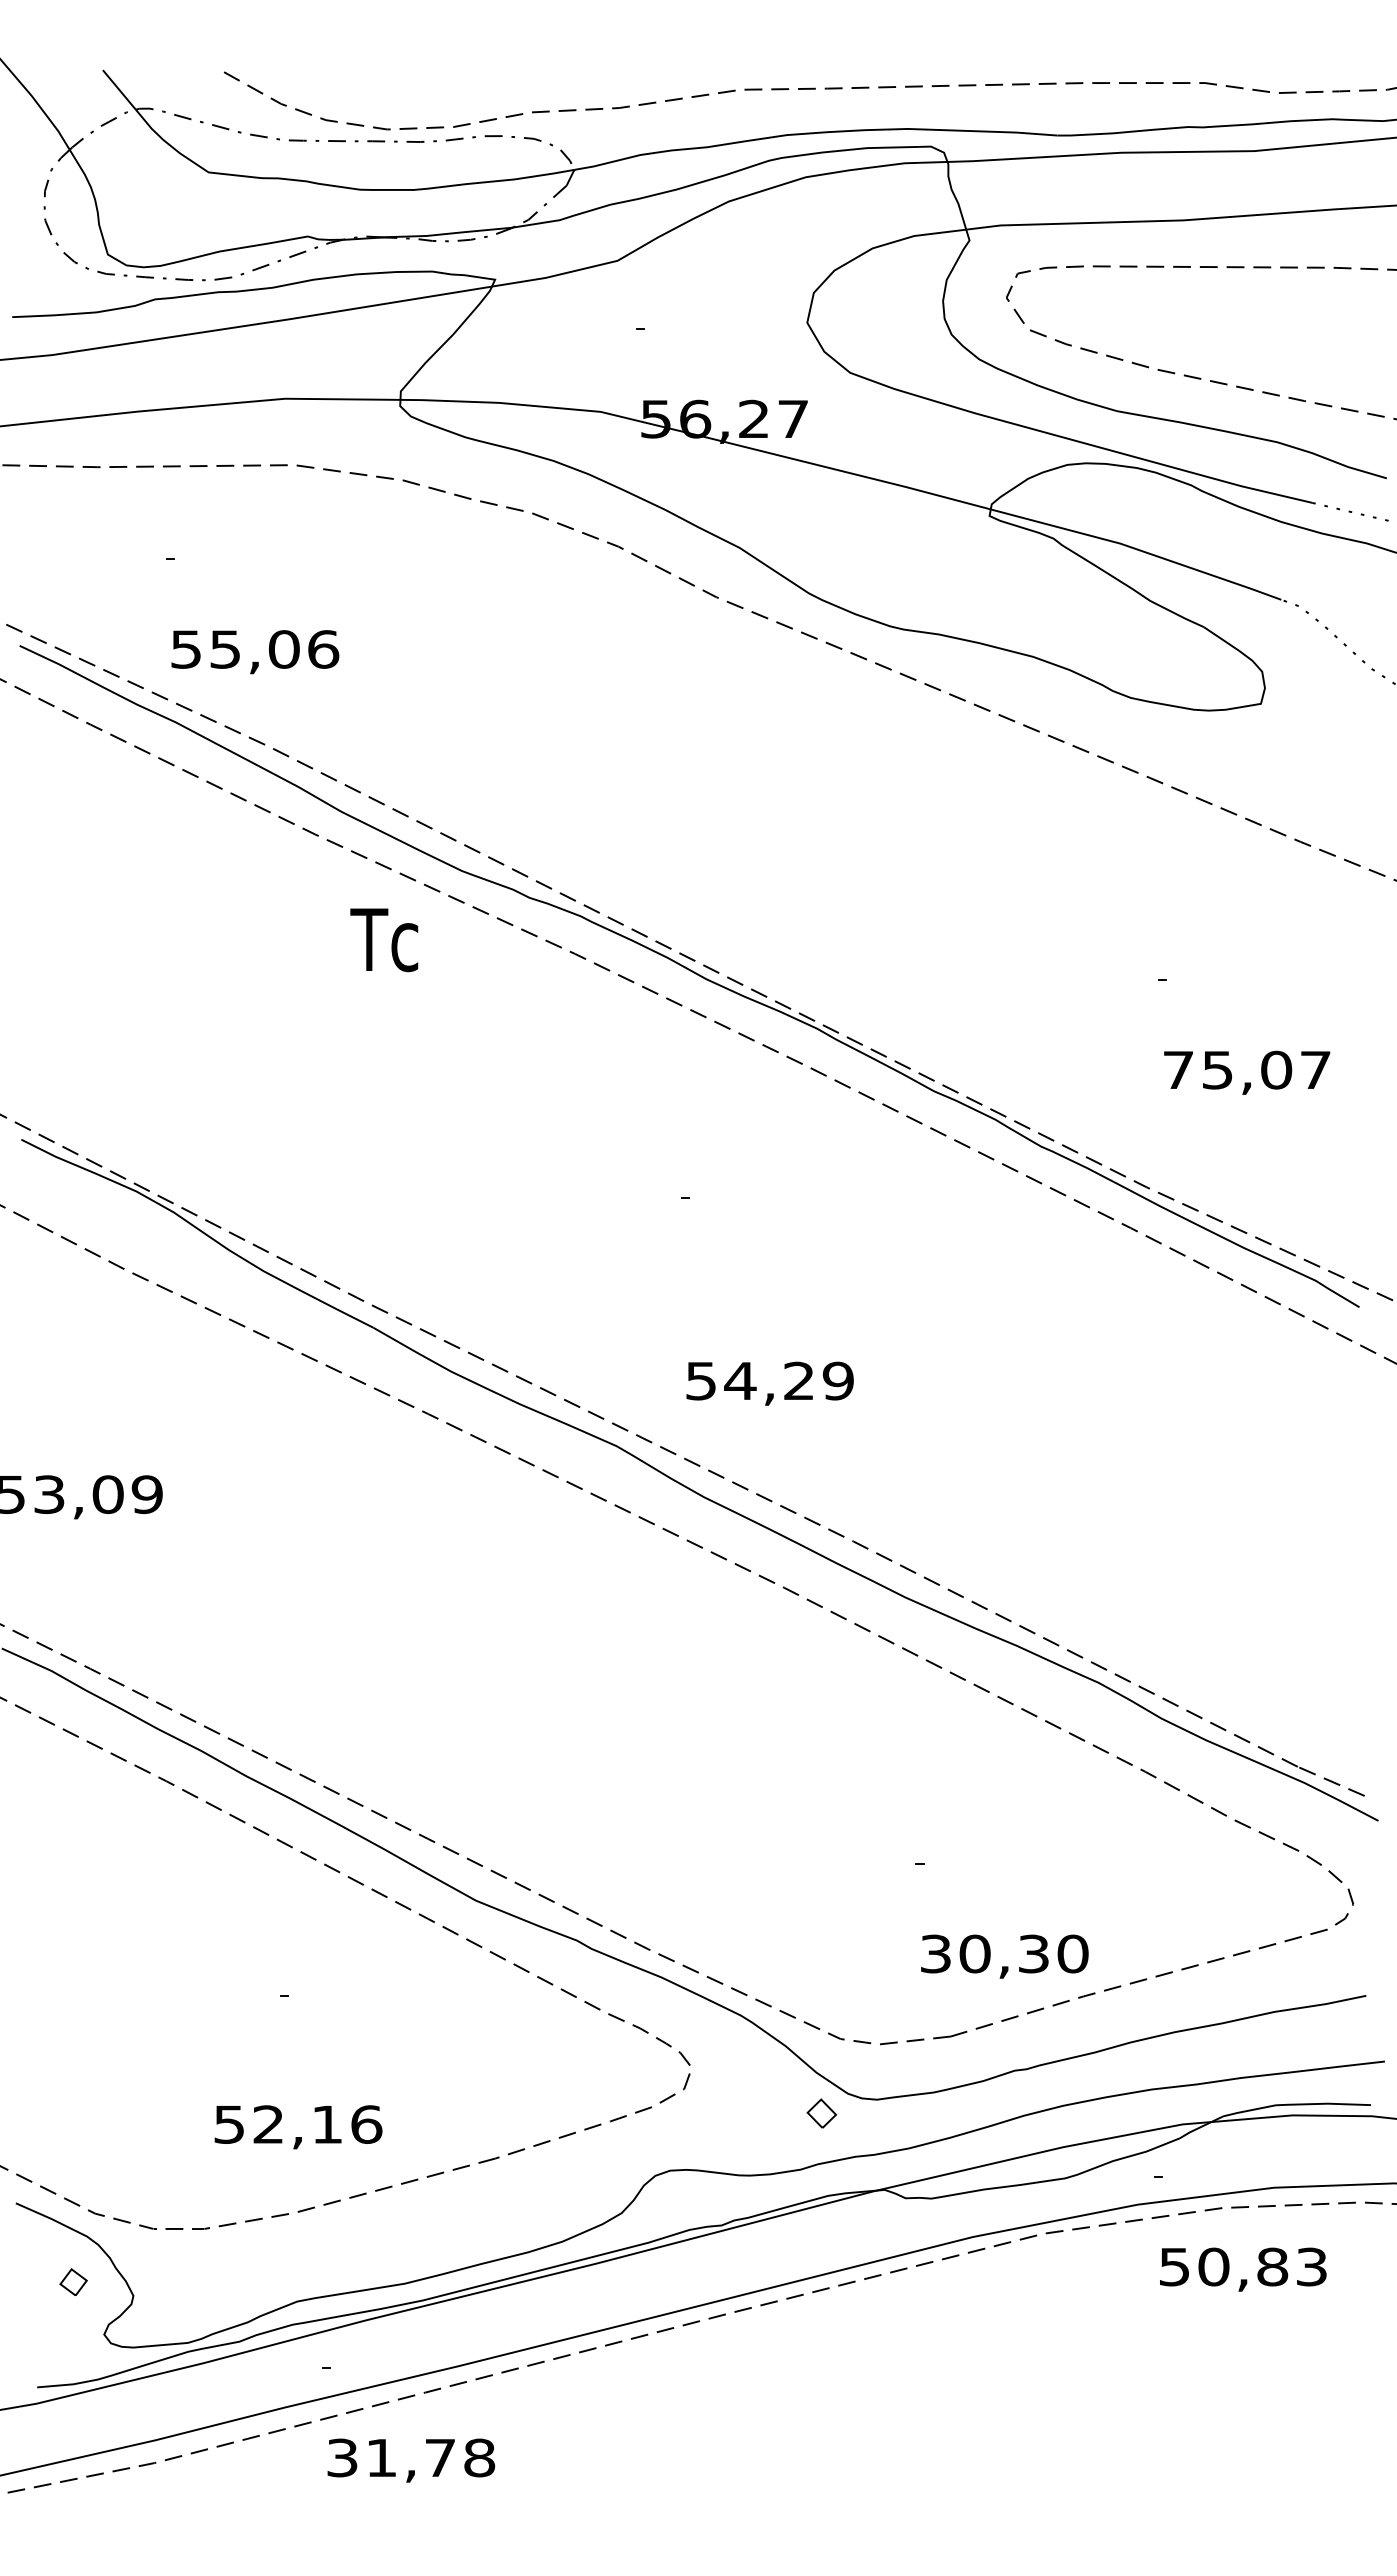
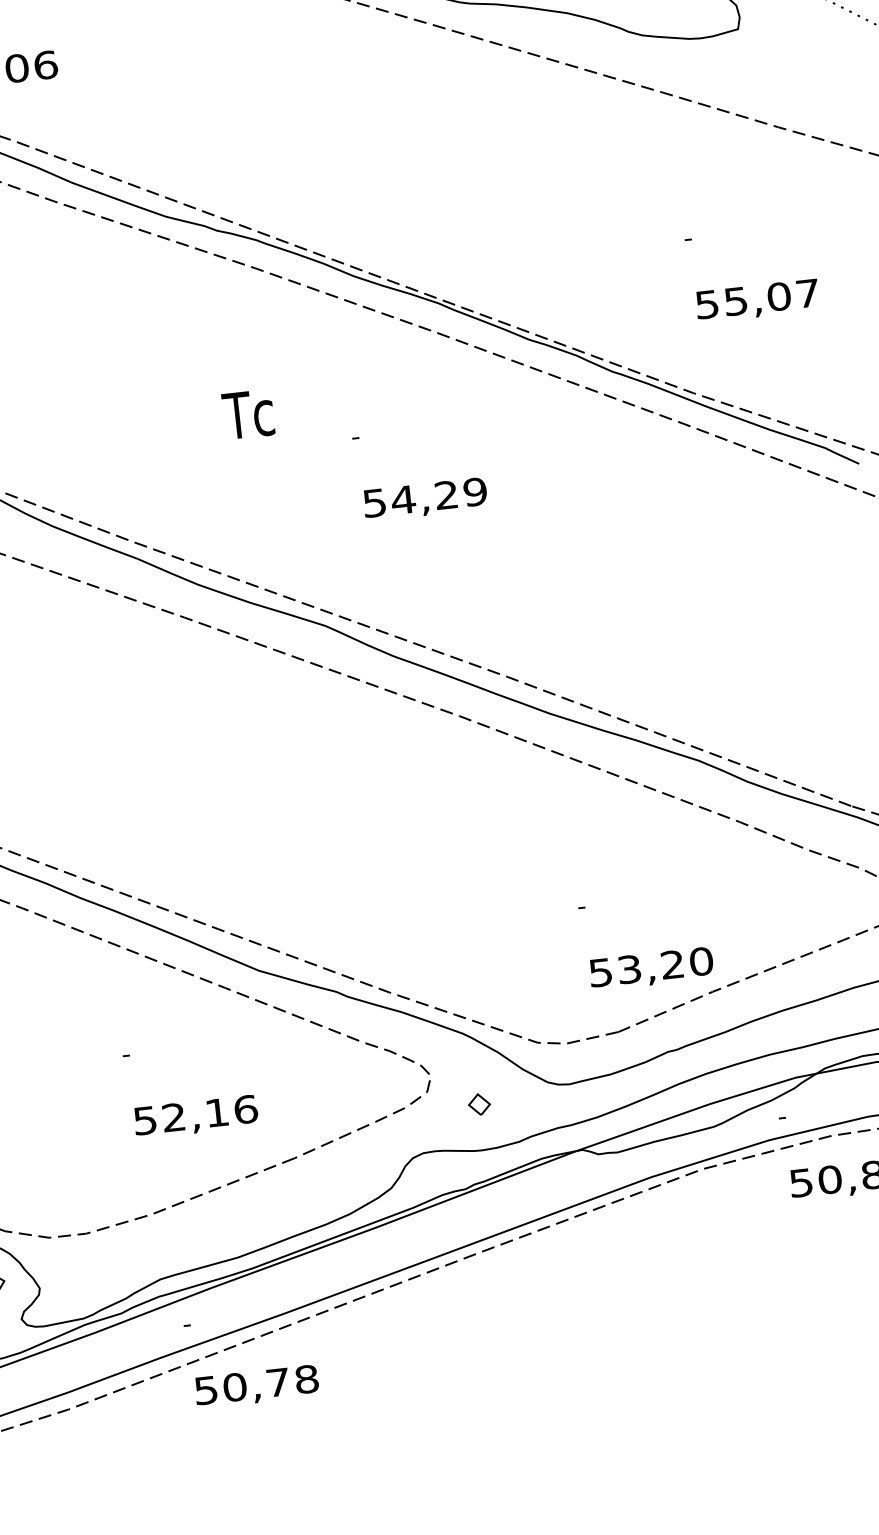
text: (384, 940) -> (248, 414), moved
text: (1177, 1070) -> (706, 304), 75,07 -> 55,07
text: (769, 1383) -> (425, 499), moved
text: (984, 1953) -> (636, 968), 30,30 -> 53,20
part: (821, 2113) -> (479, 1104), moved
text: (298, 2127) -> (196, 1117), moved
text: (362, 2457) -> (220, 1388), 31,78 -> 50,78

